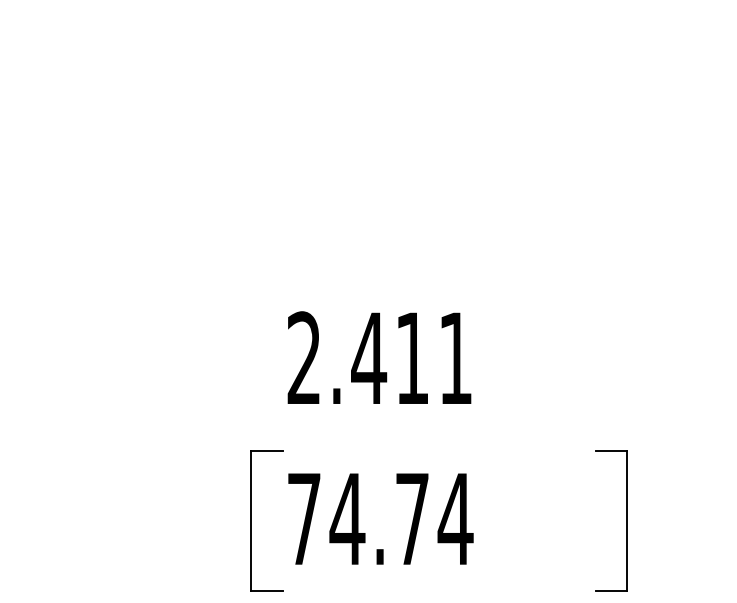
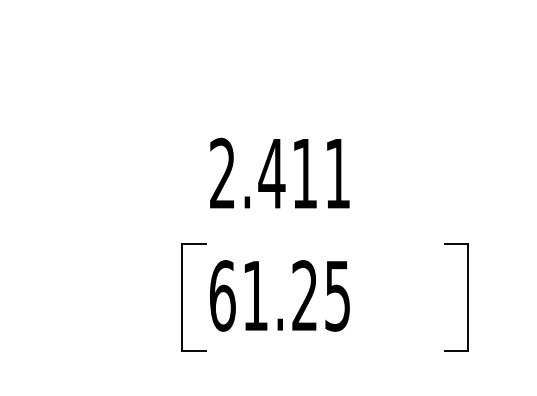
text: (380, 519) -> (280, 296), 74.74 -> 61.25

